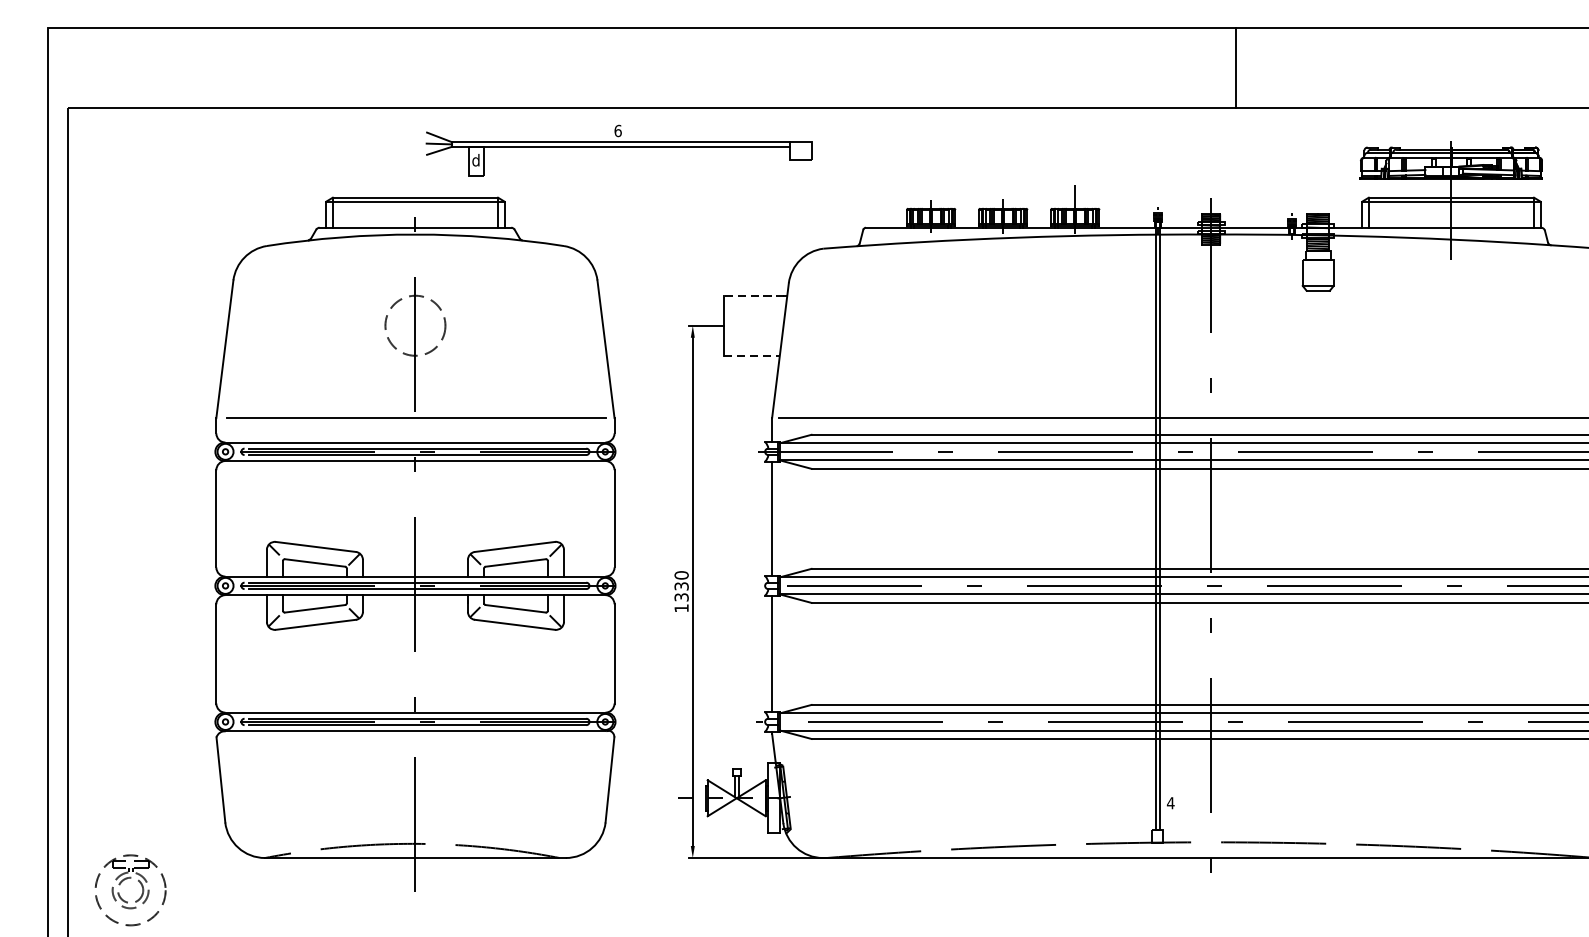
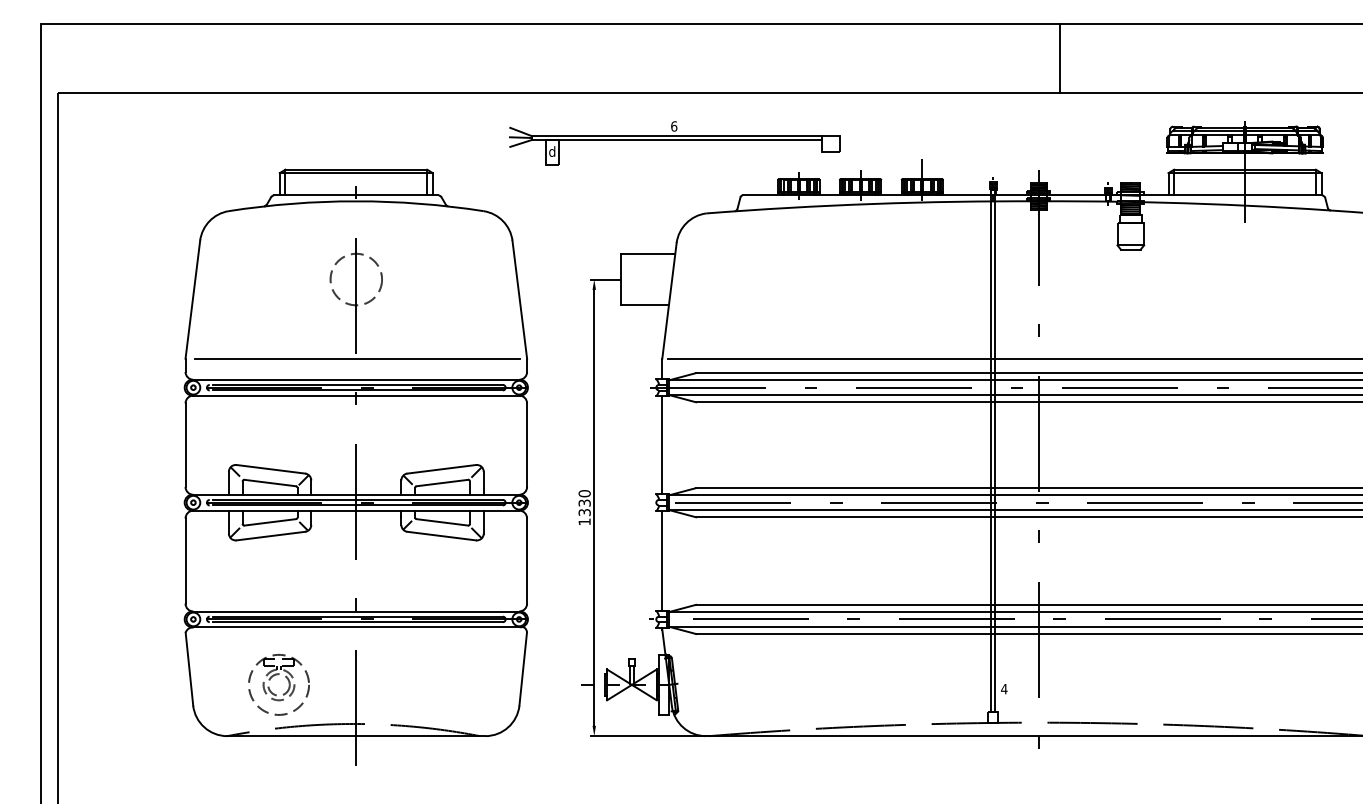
part: (618, 150) -> (674, 143), moved
line: (754, 295) -> (647, 253), dashed -> solid
line: (752, 356) -> (645, 305), dashed -> solid
part: (125, 880) -> (274, 676), moved

